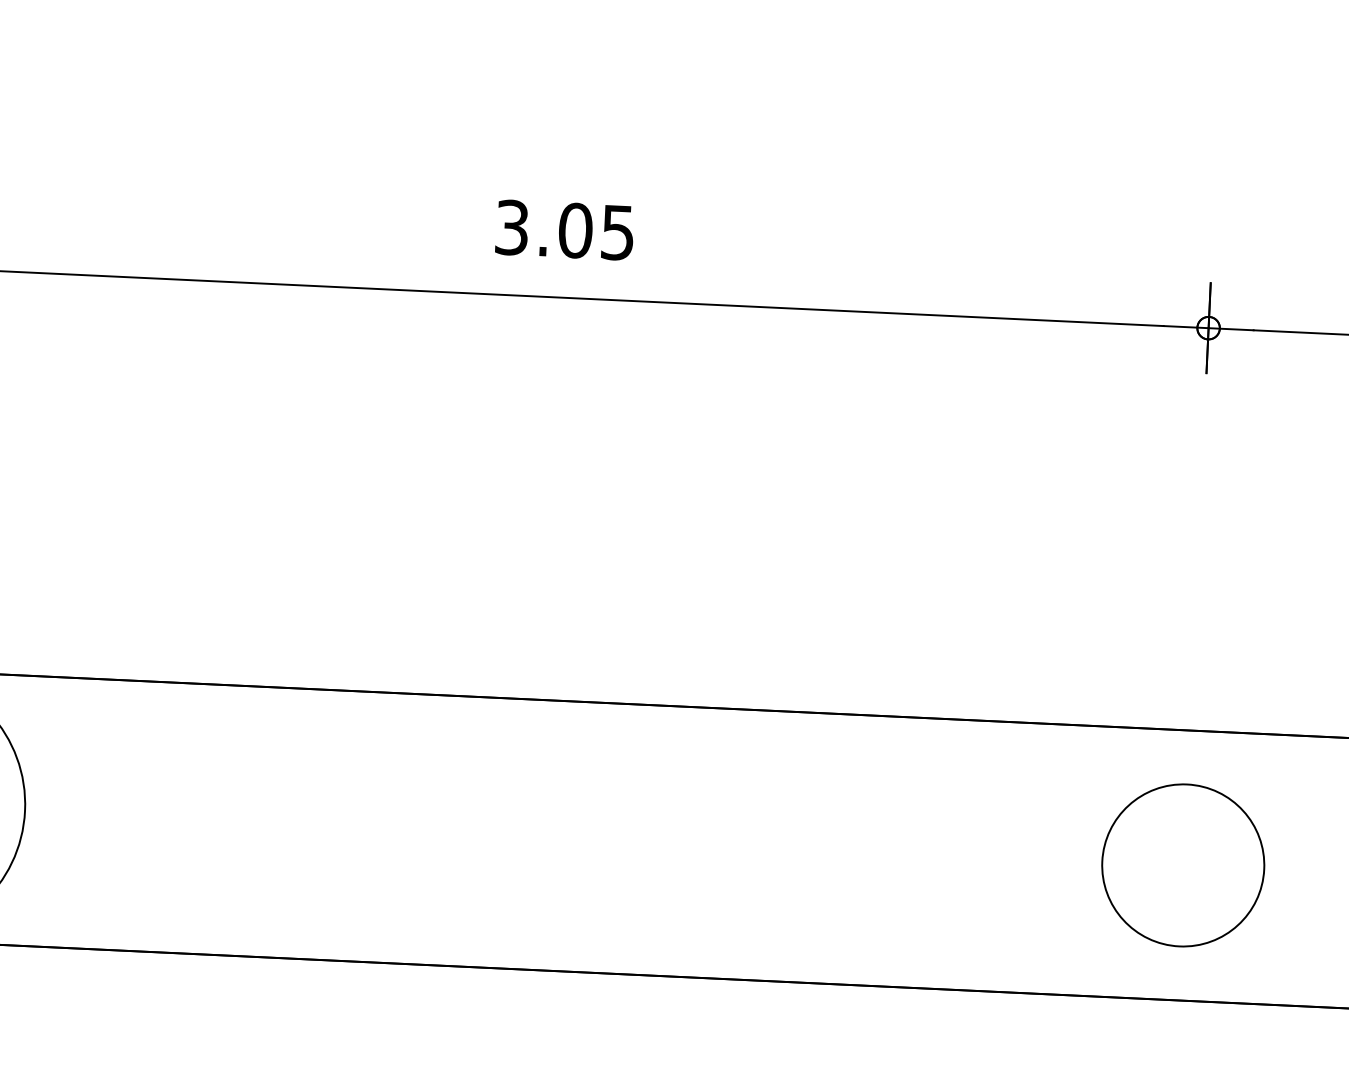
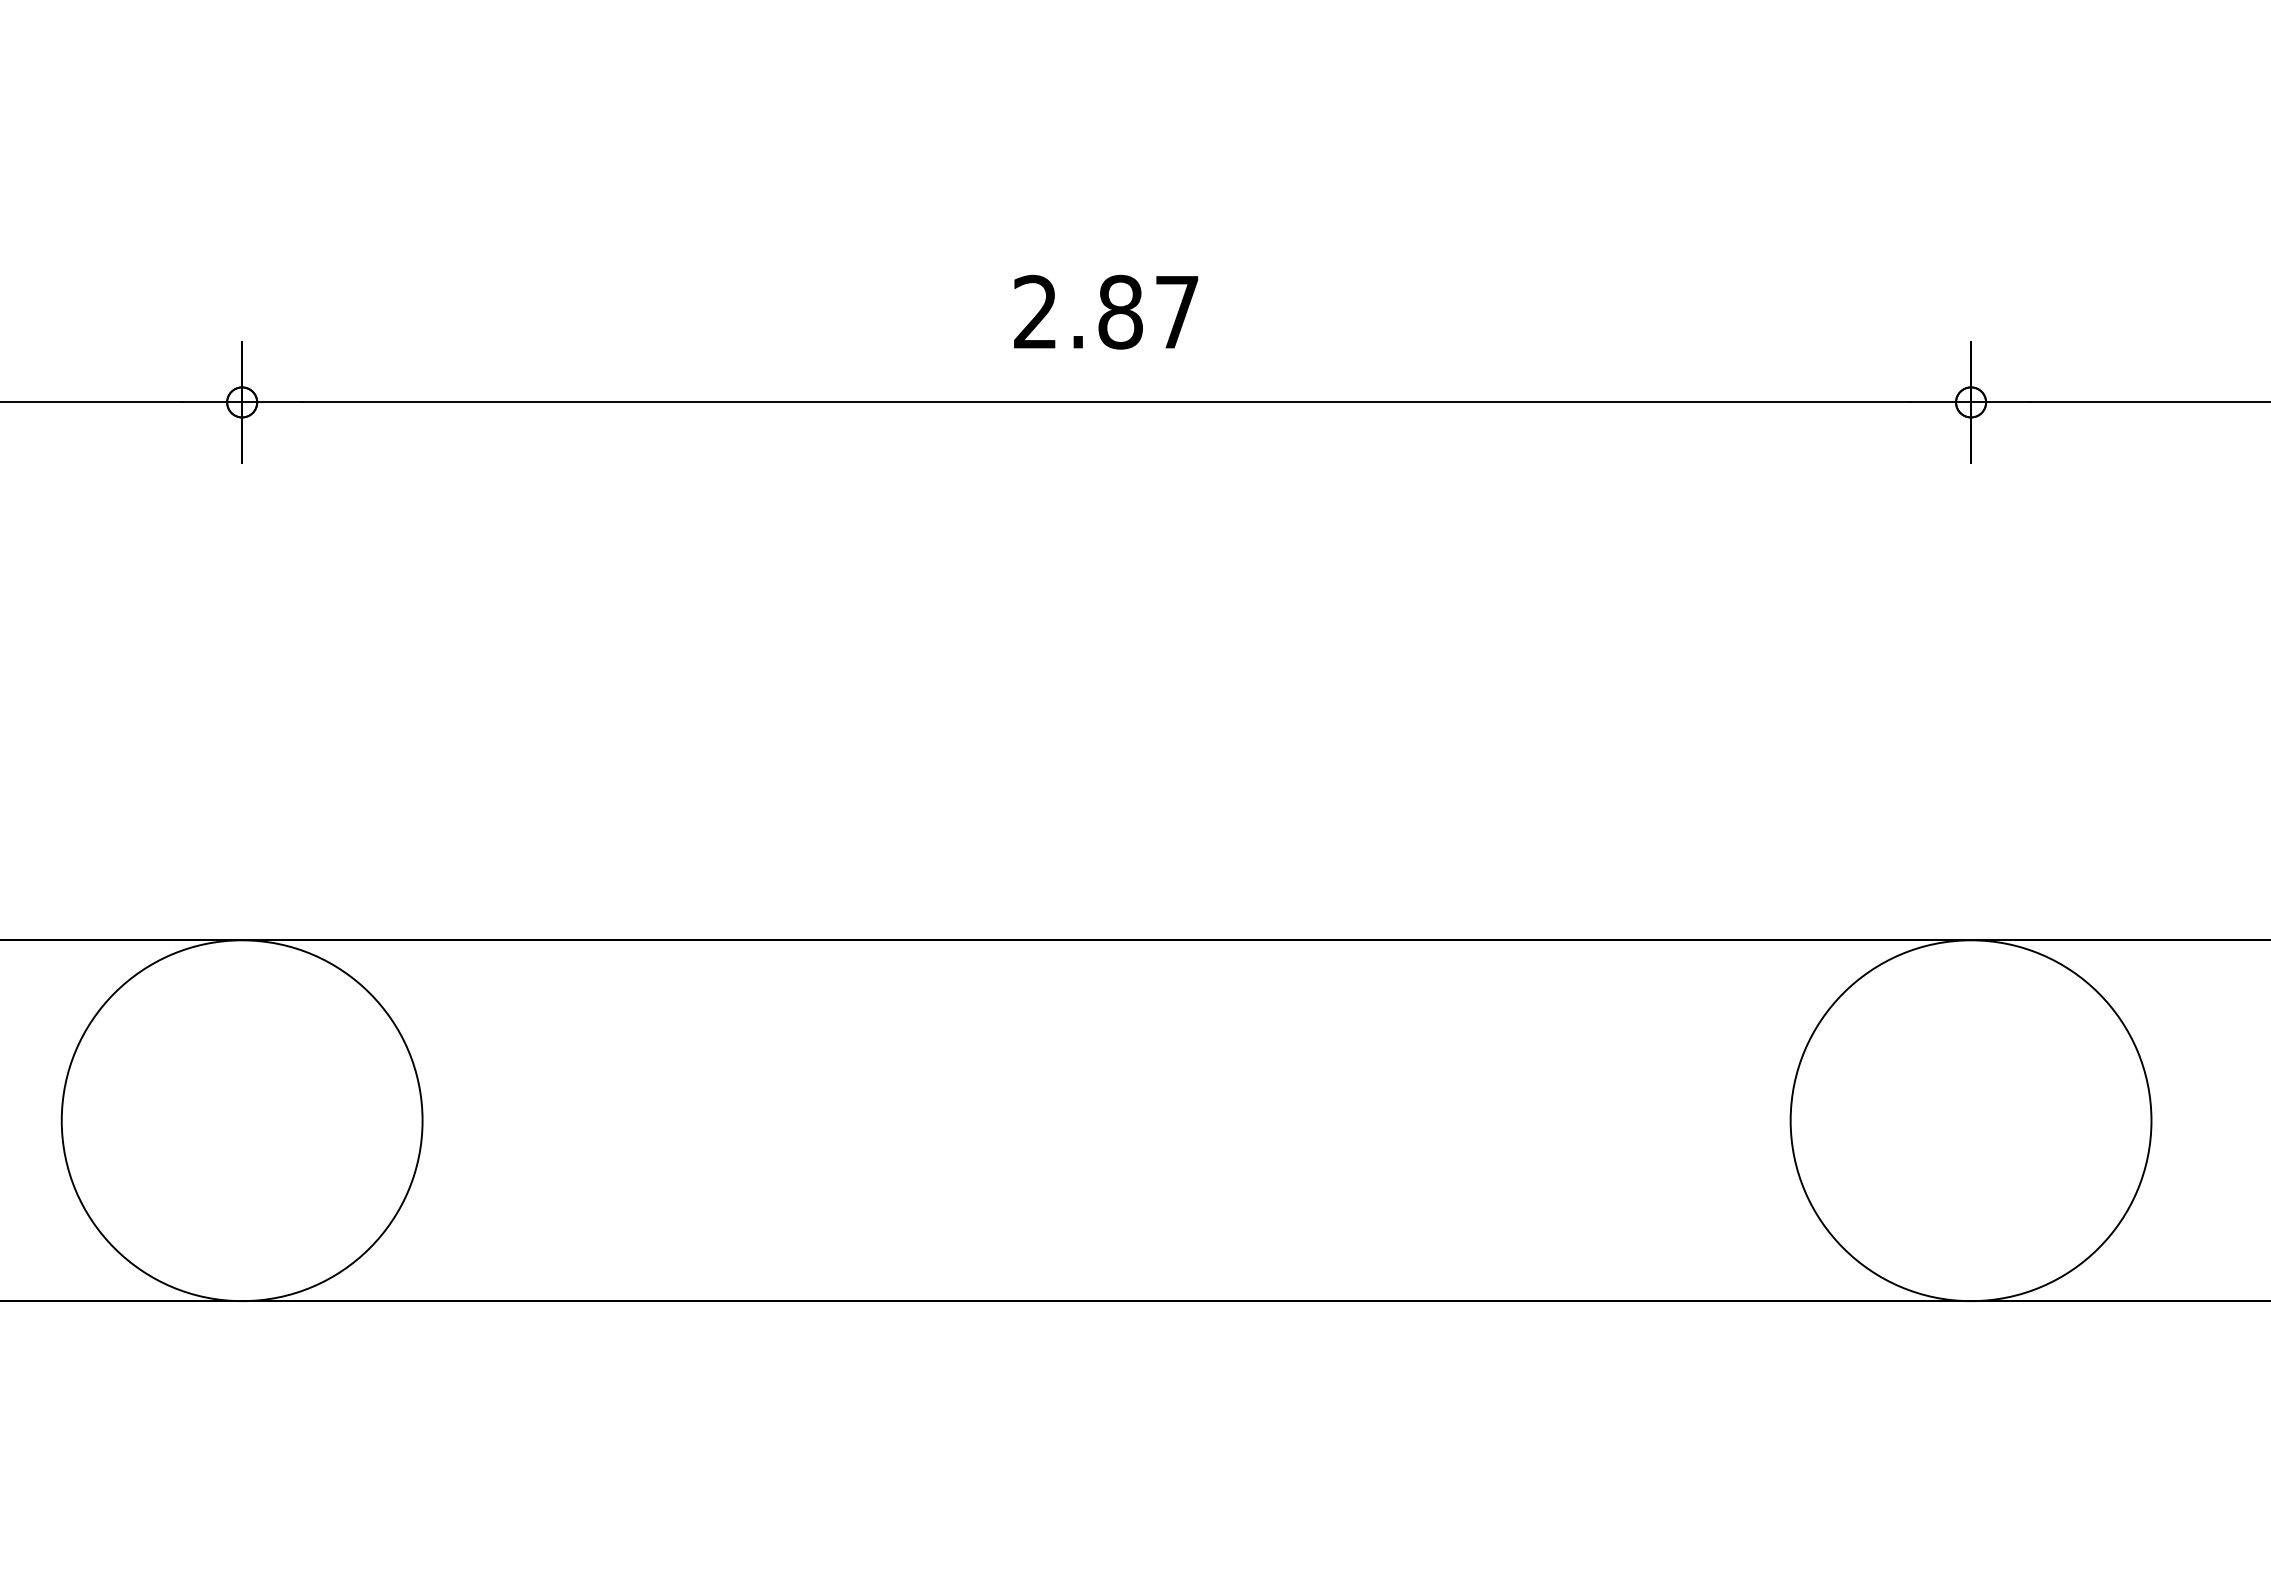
text: (565, 230) -> (1106, 312), 3.05 -> 2.87
circle: (1182, 865) -> (1970, 1120), size x1.67

